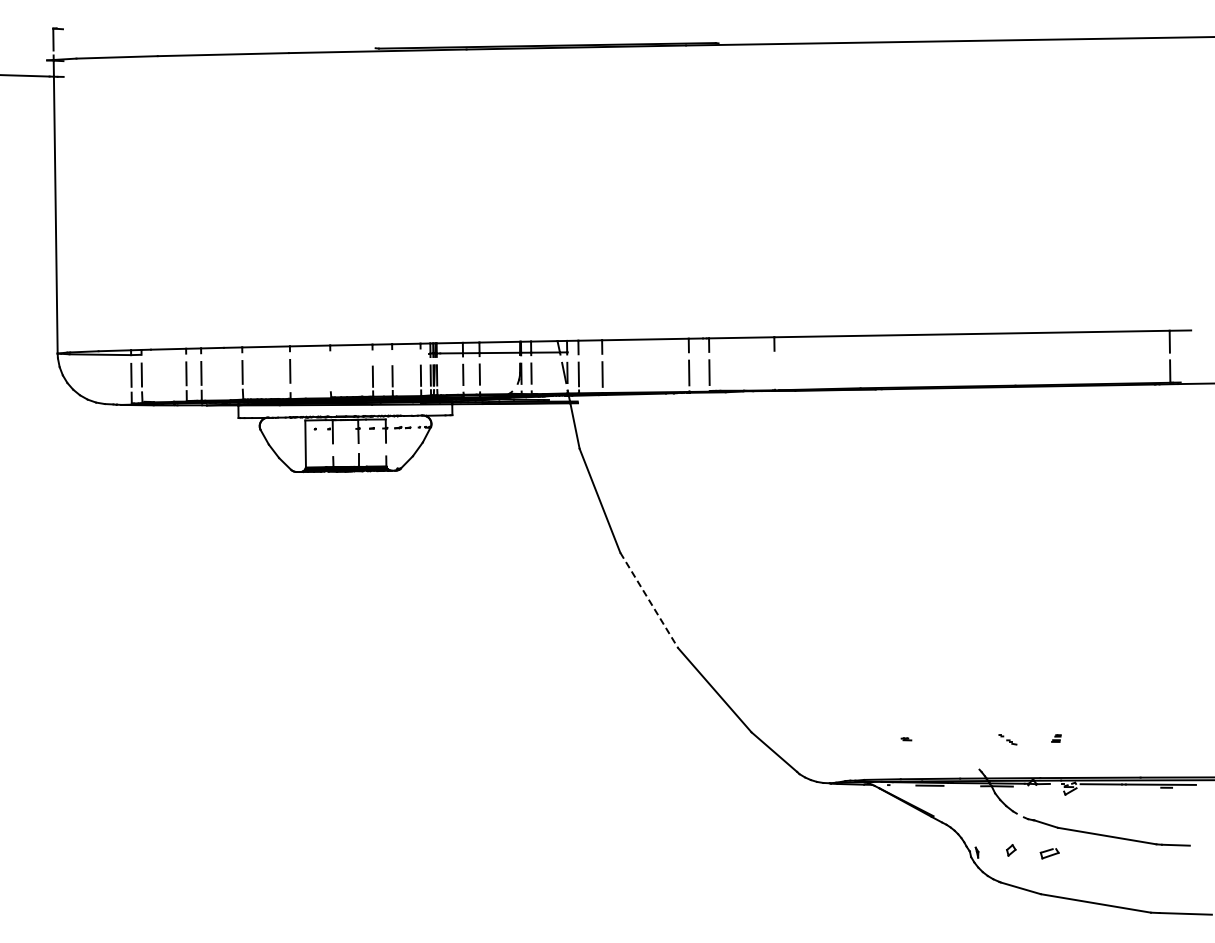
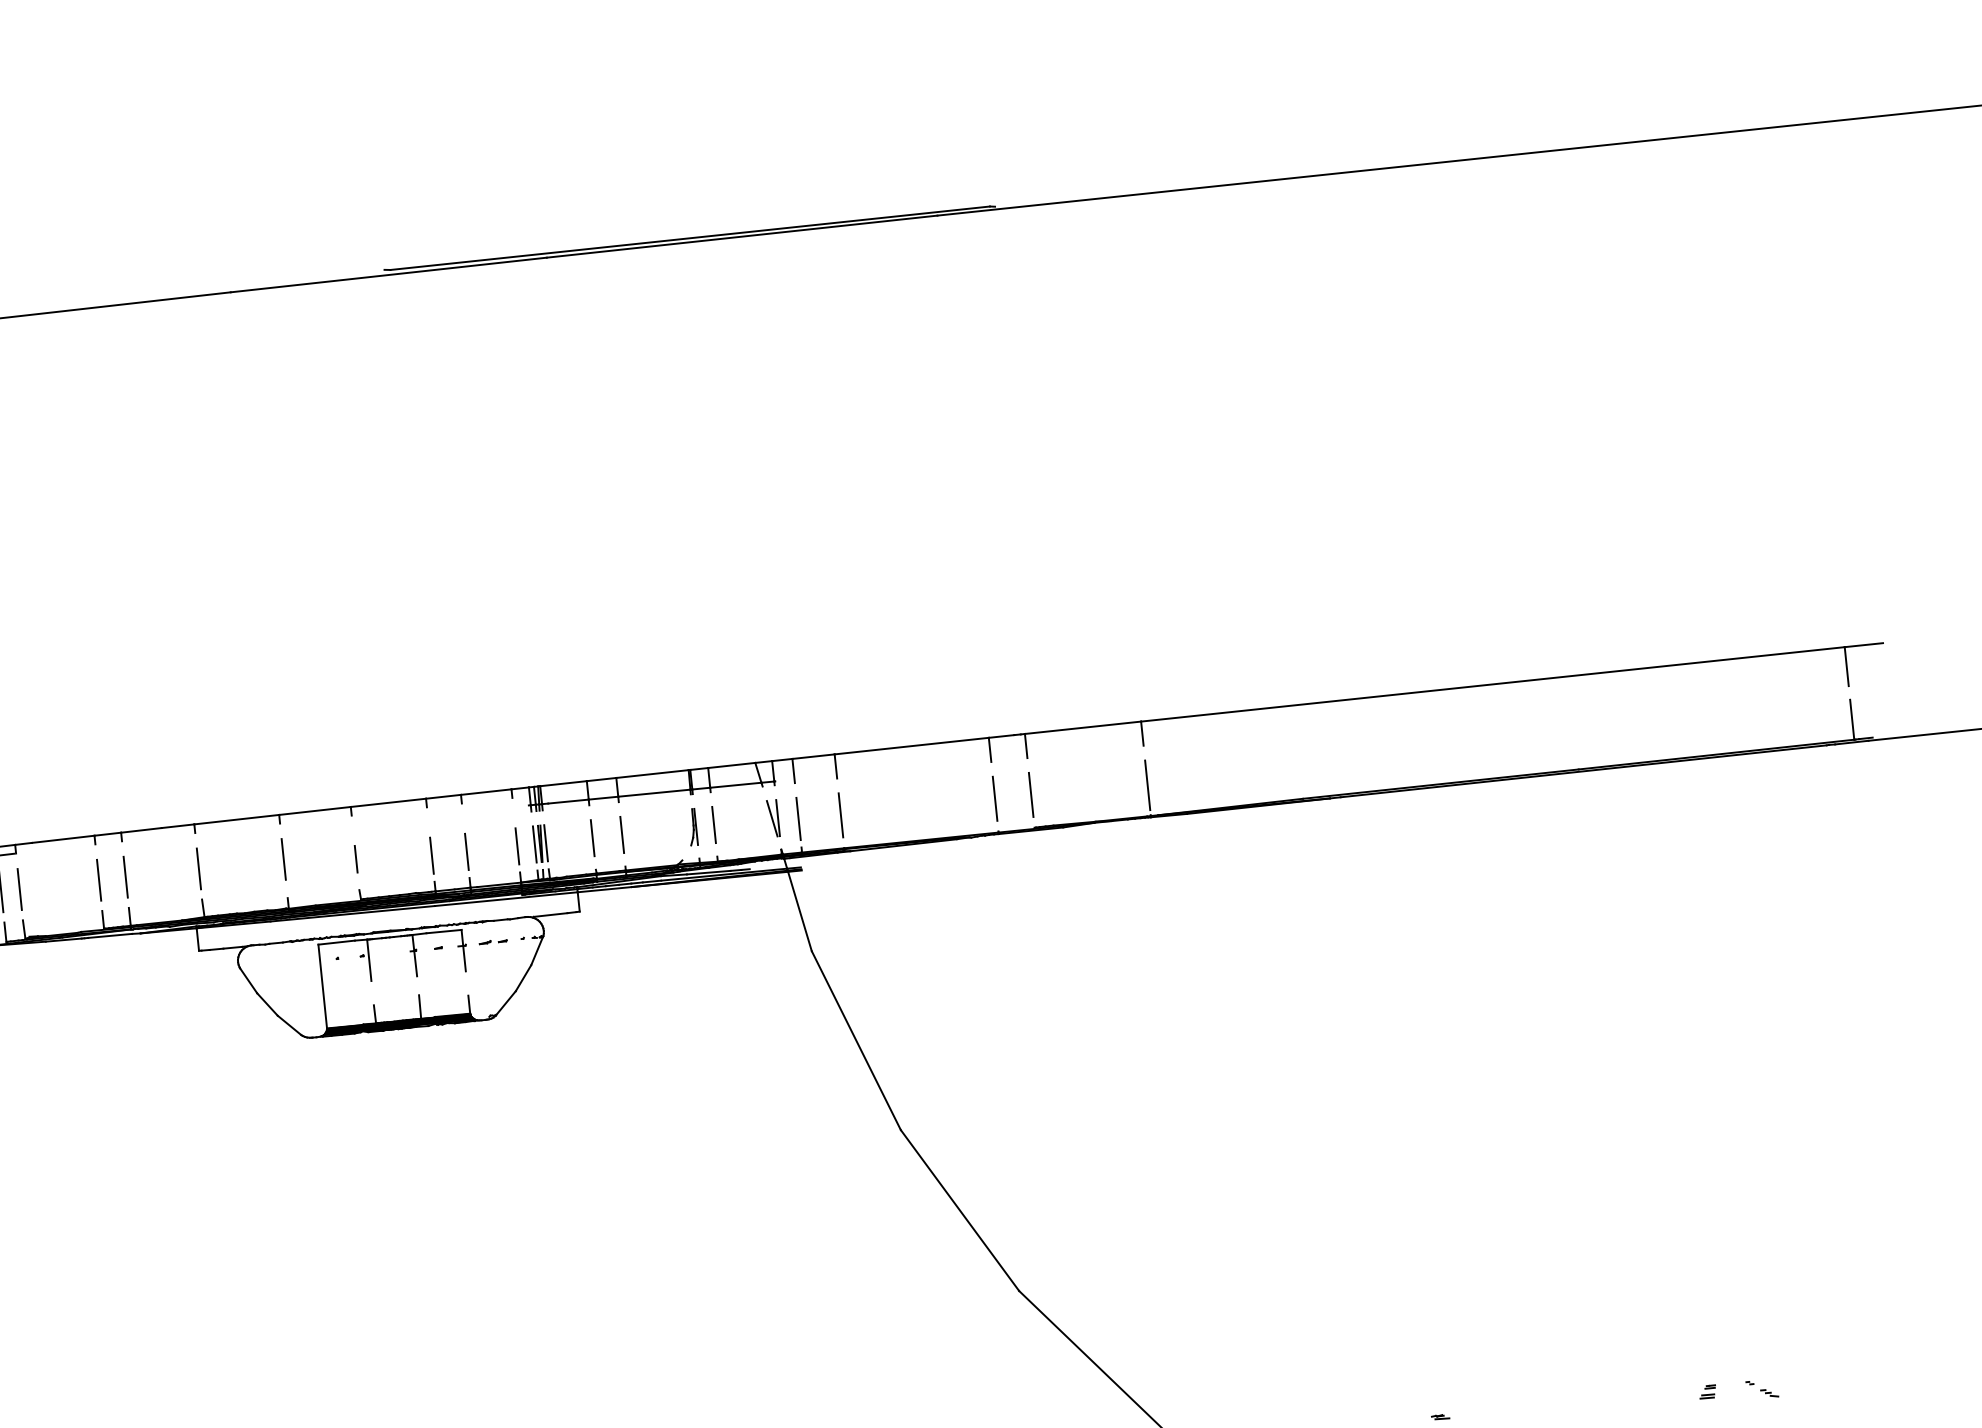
line: (774, 372) -> (1147, 784), added
line: (330, 374) -> (355, 858), added
line: (649, 600) -> (960, 1210), dashed -> solid
part: (1007, 739) -> (1761, 1388), moved

